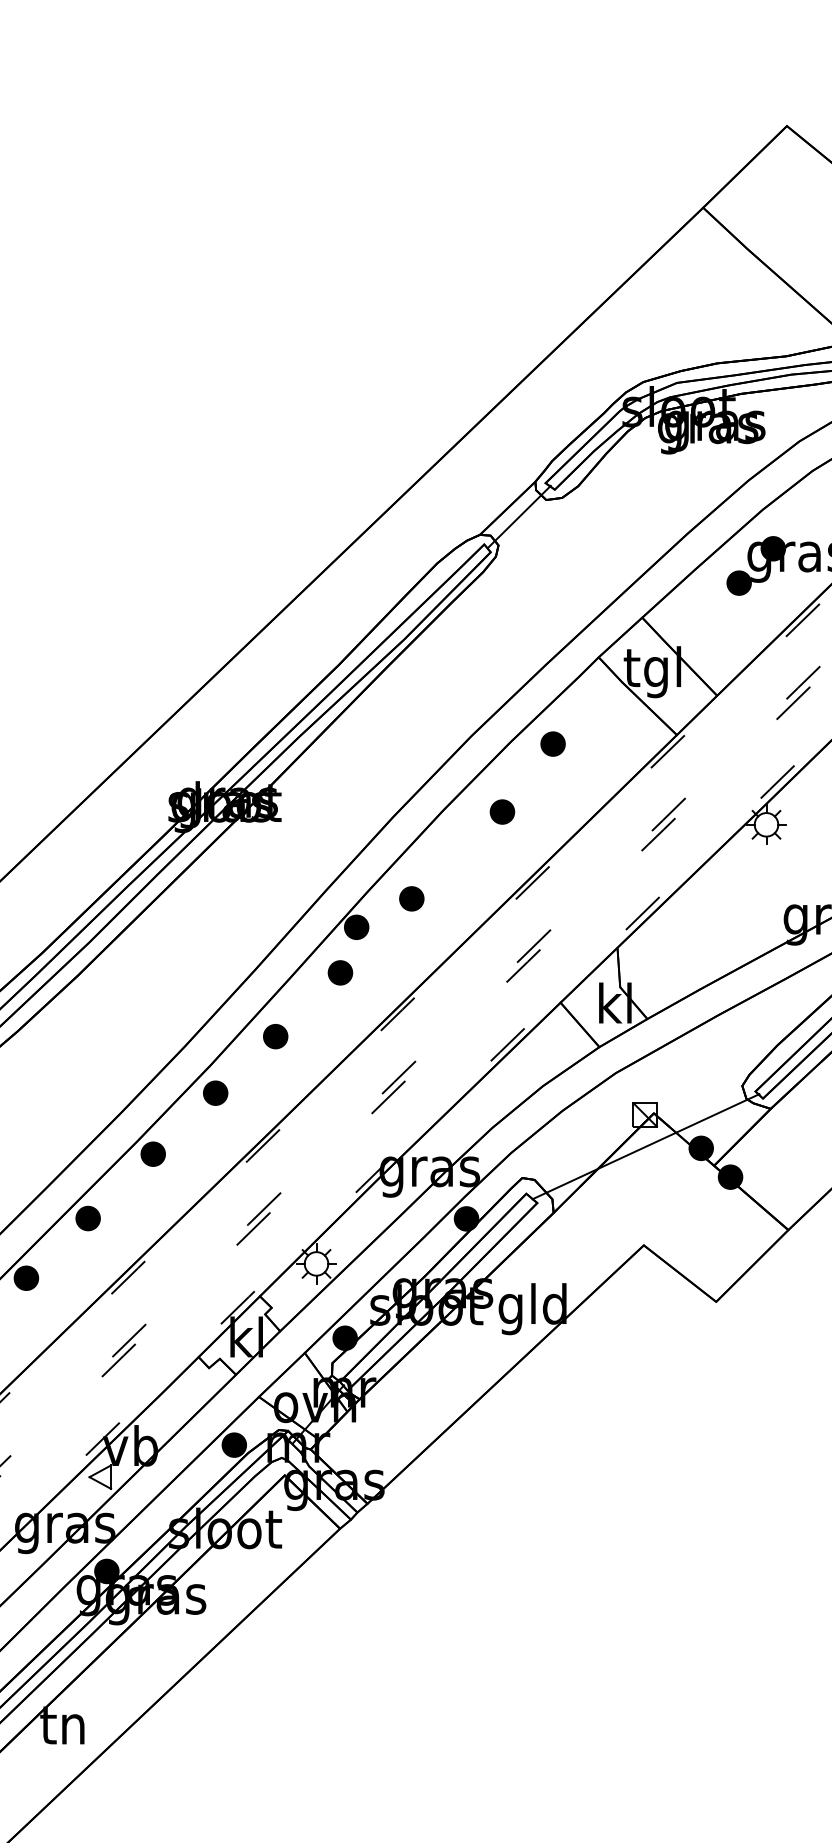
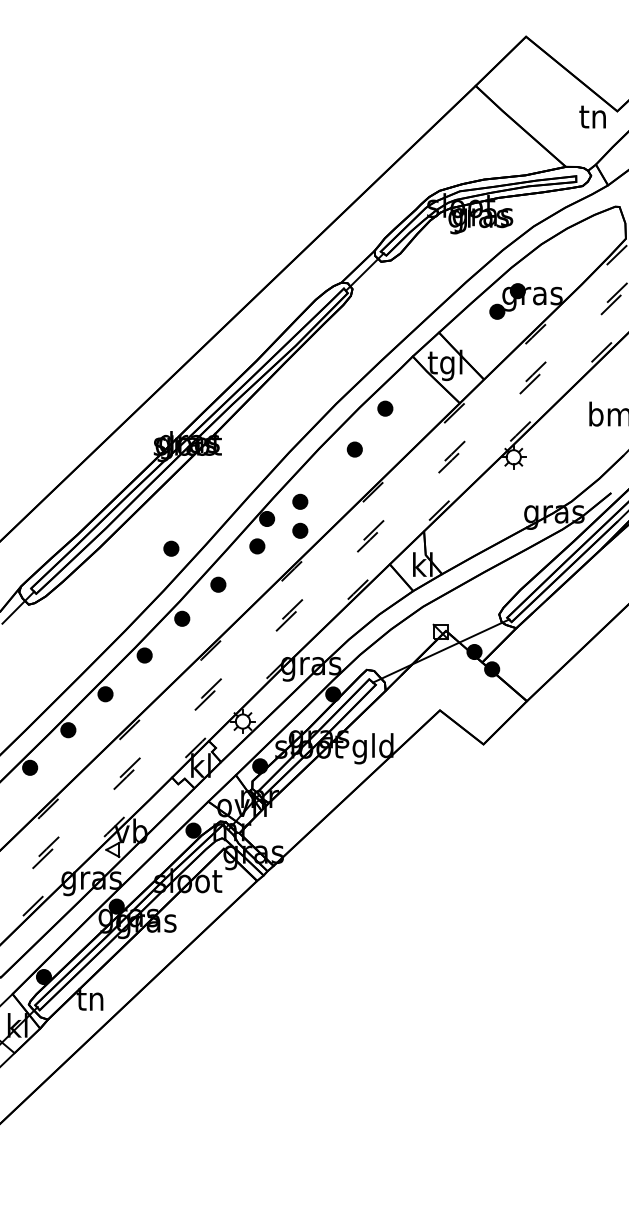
part: (412, 946) -> (300, 530), added
part: (197, 976) -> (171, 548), added

